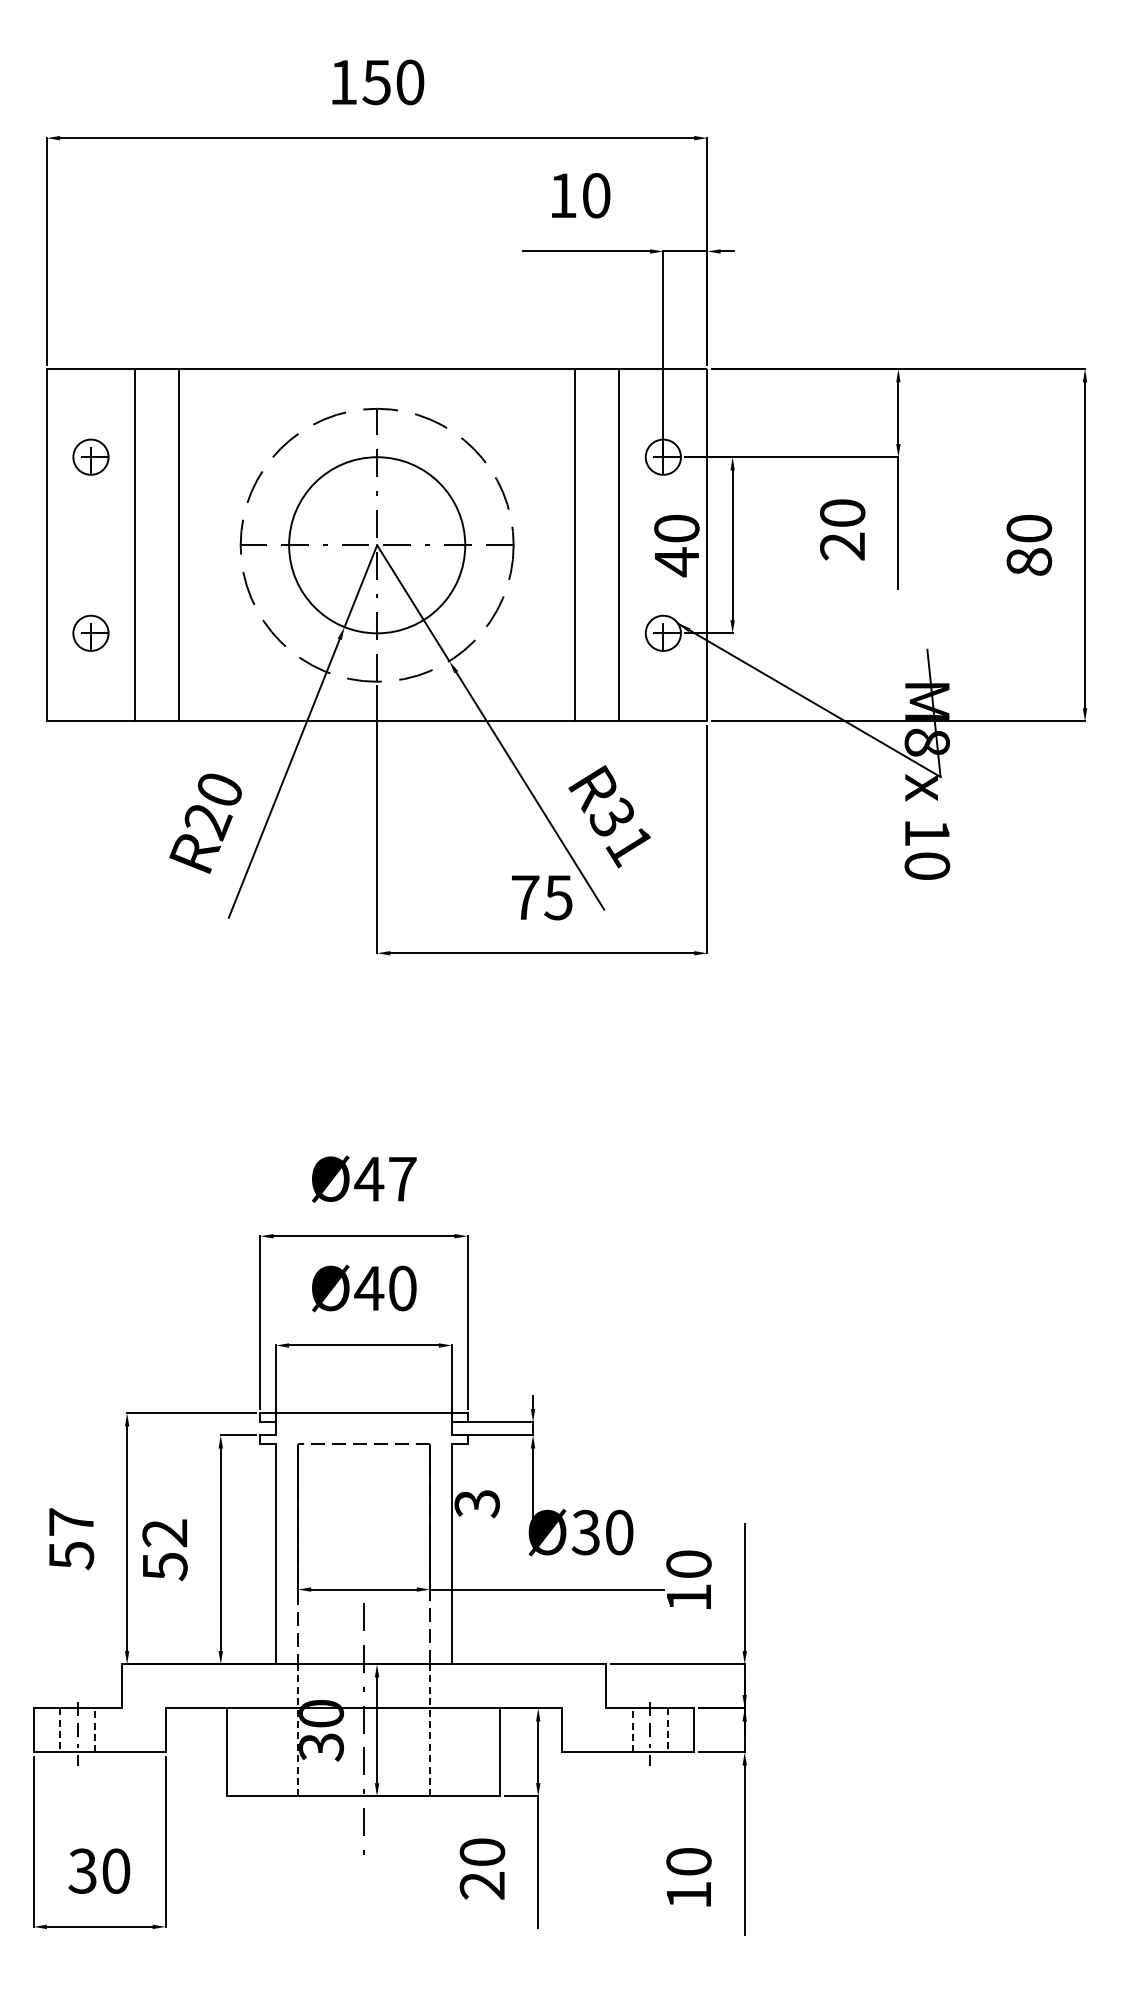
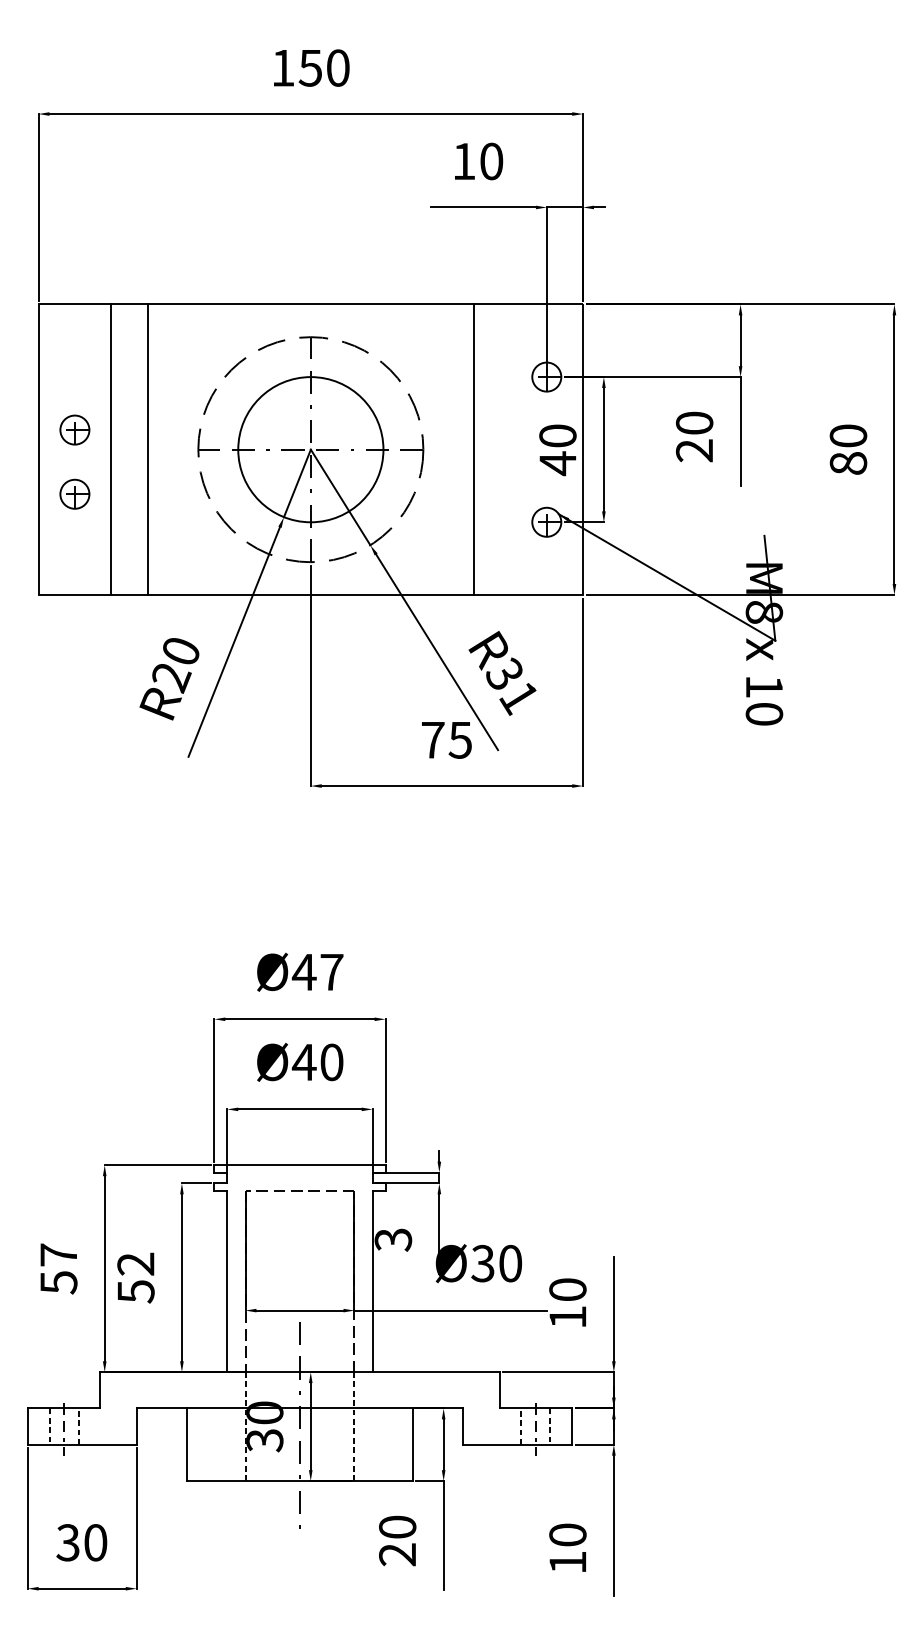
part: (90, 456) -> (74, 429), moved
line: (619, 545) -> (510, 449), removed
part: (90, 632) -> (74, 493), moved

